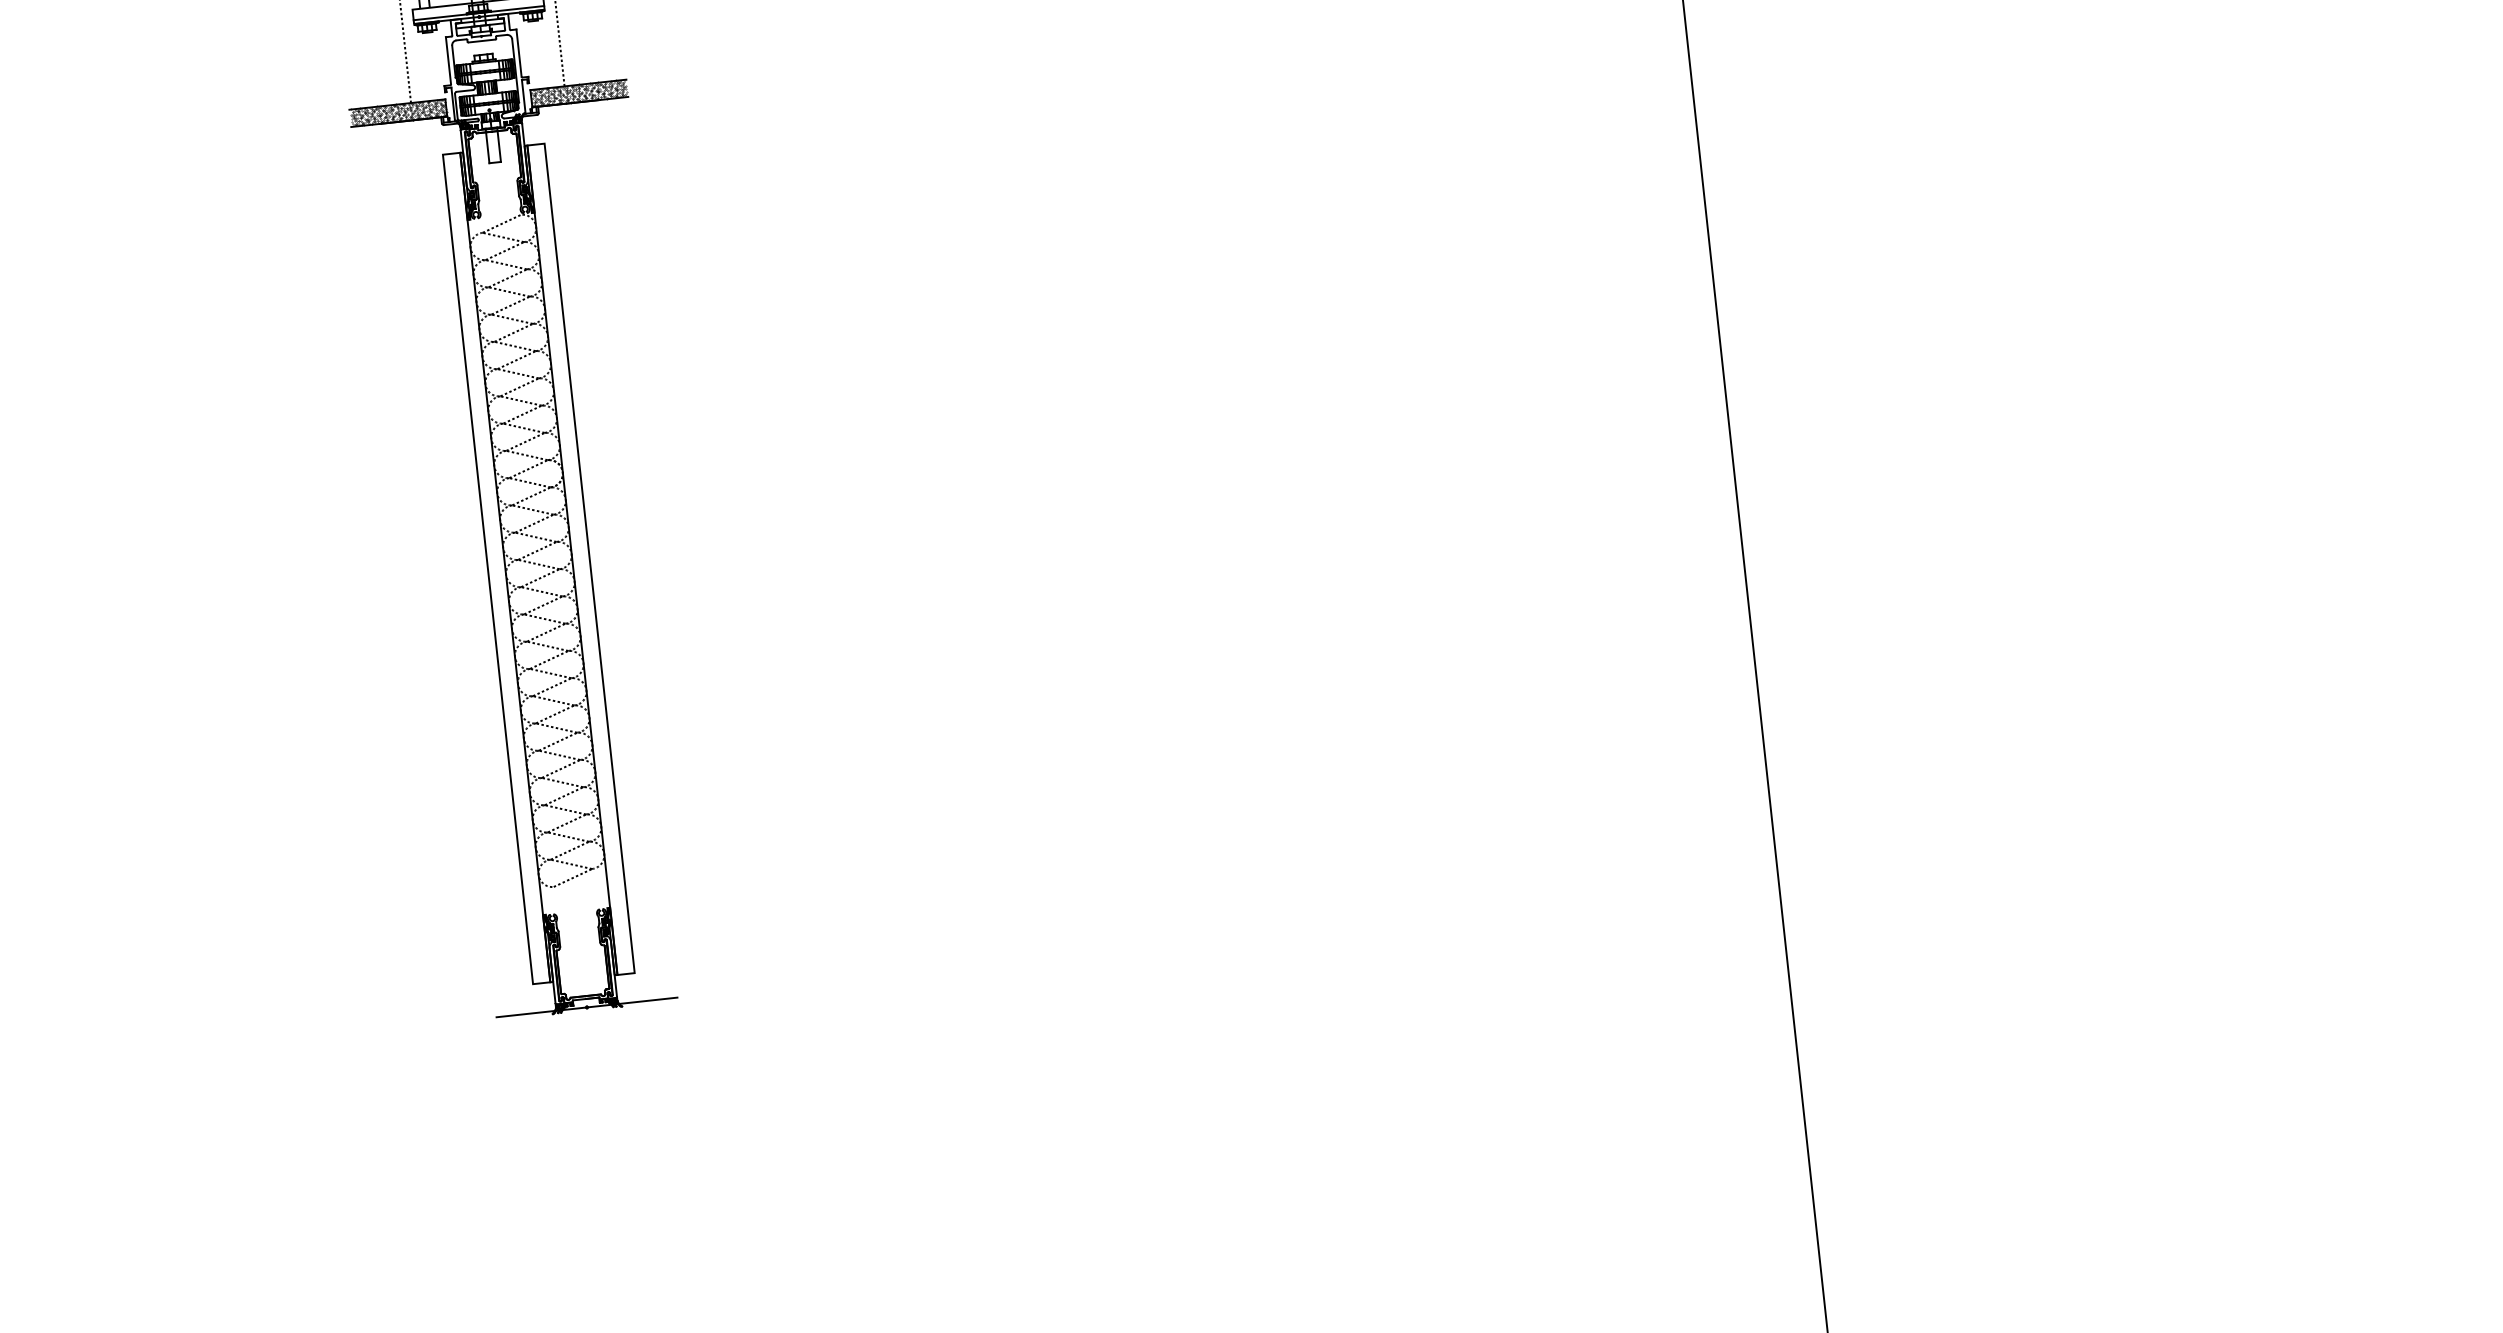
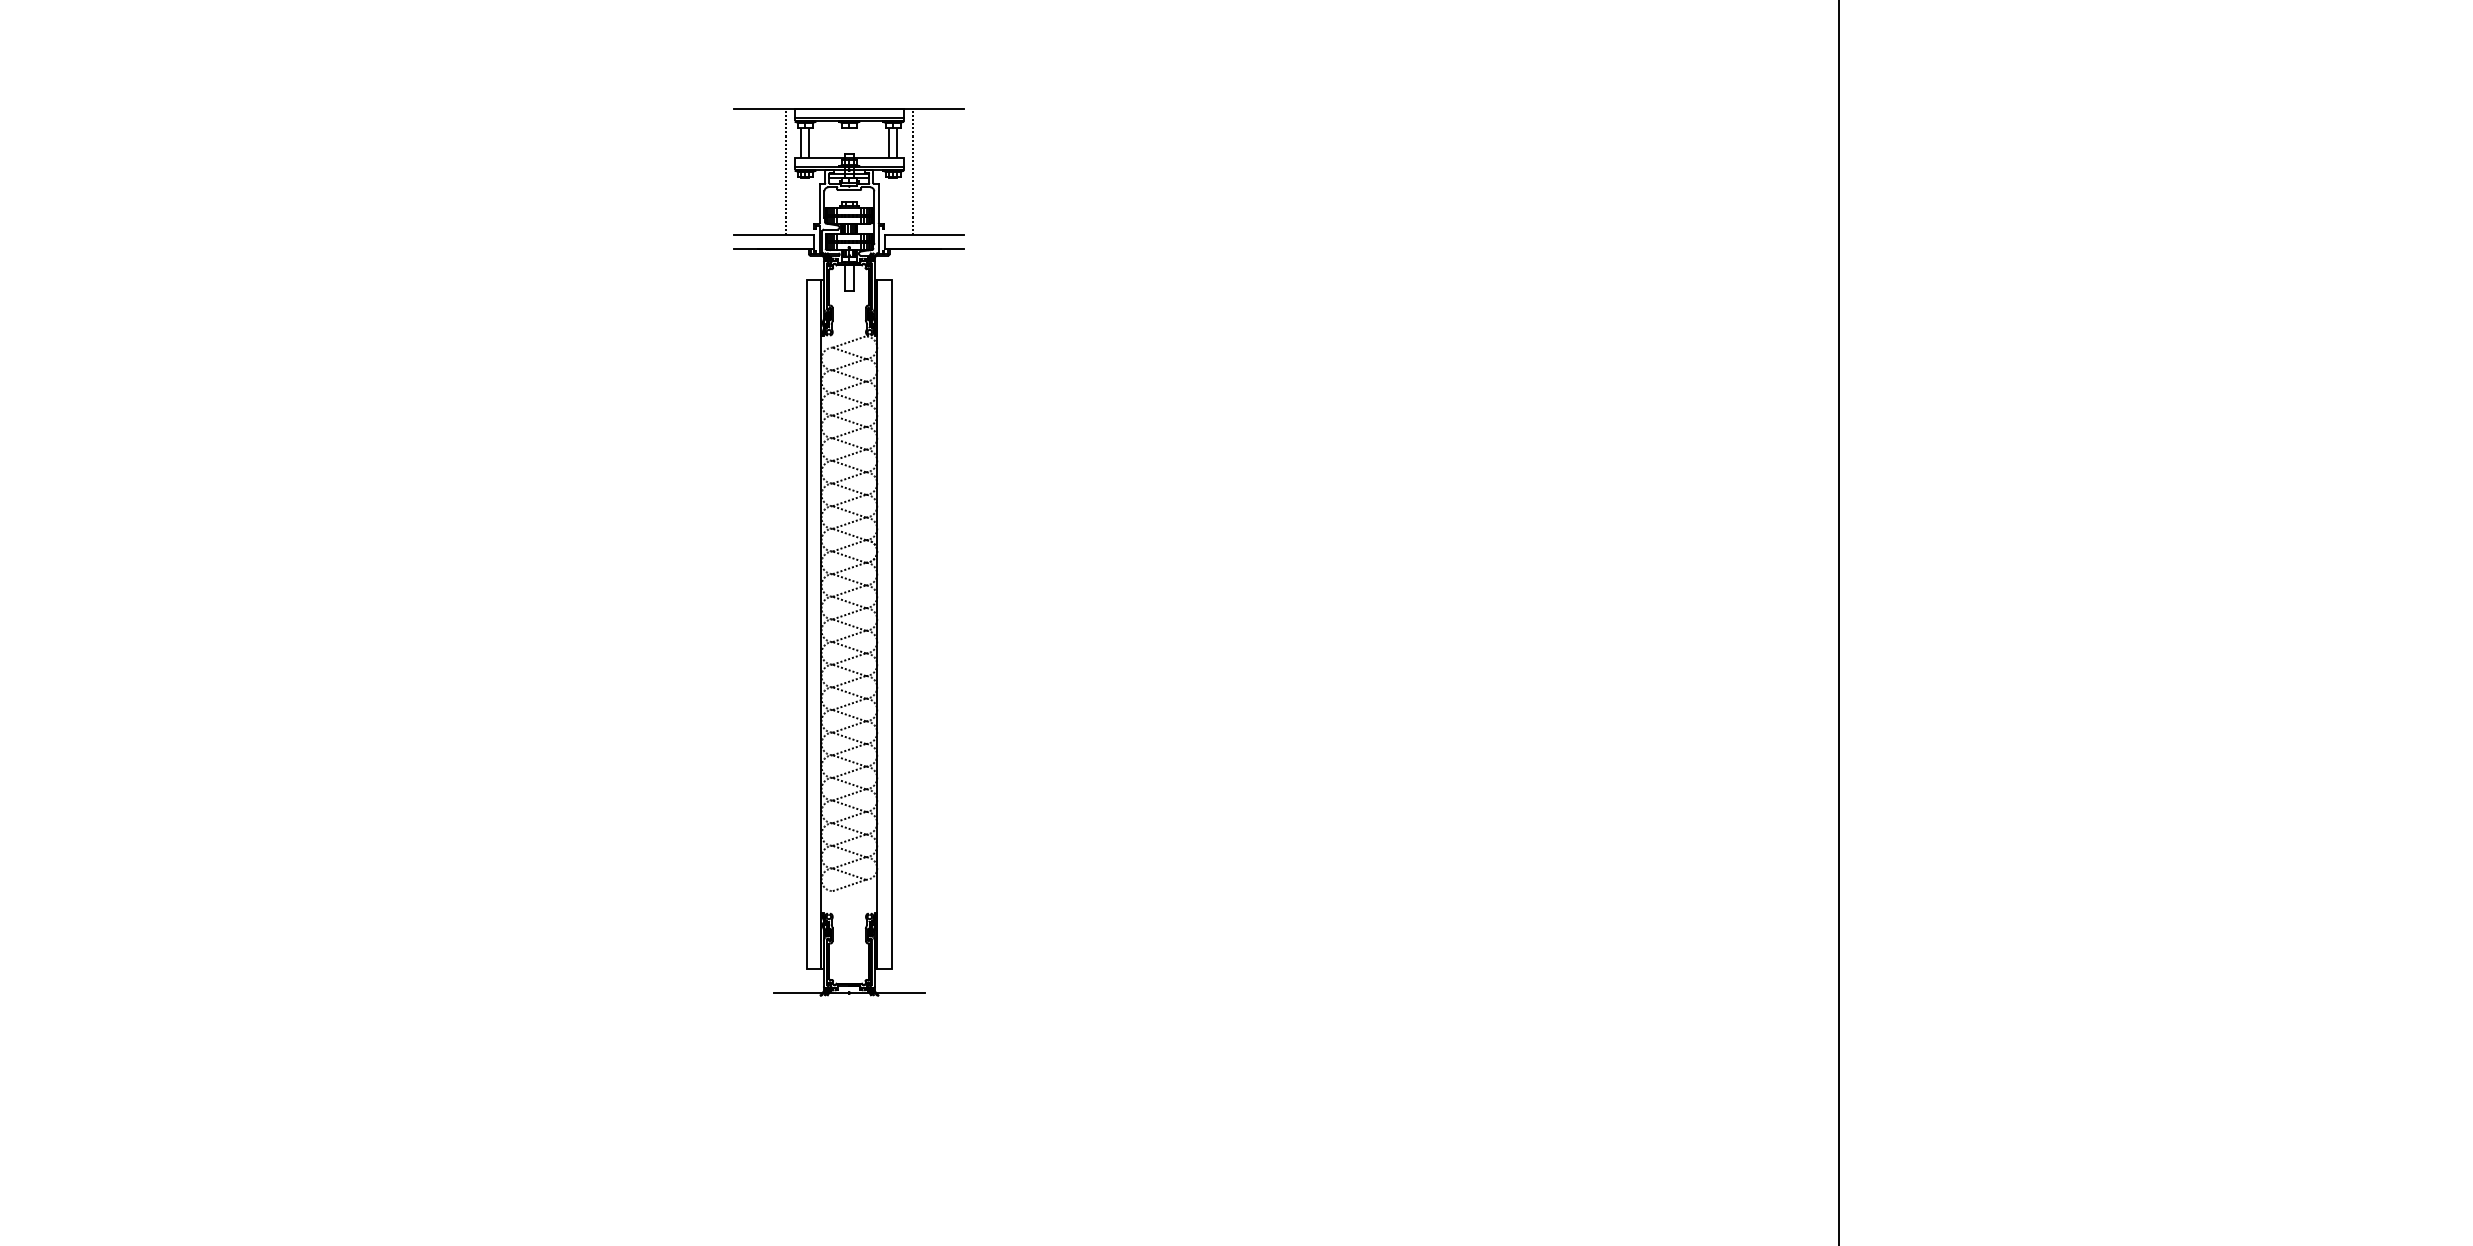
hatch: (577, 93) -> (923, 241), removed
hatch: (398, 112) -> (774, 241), removed

